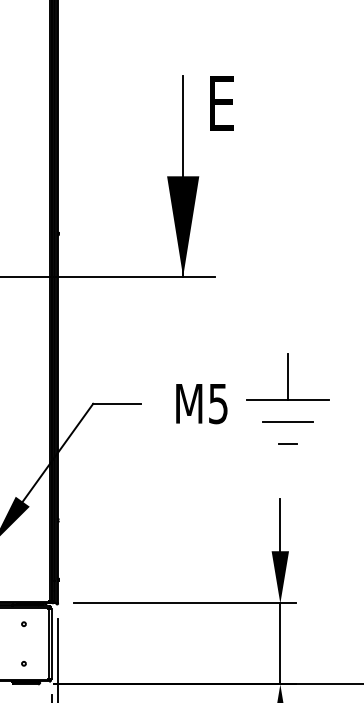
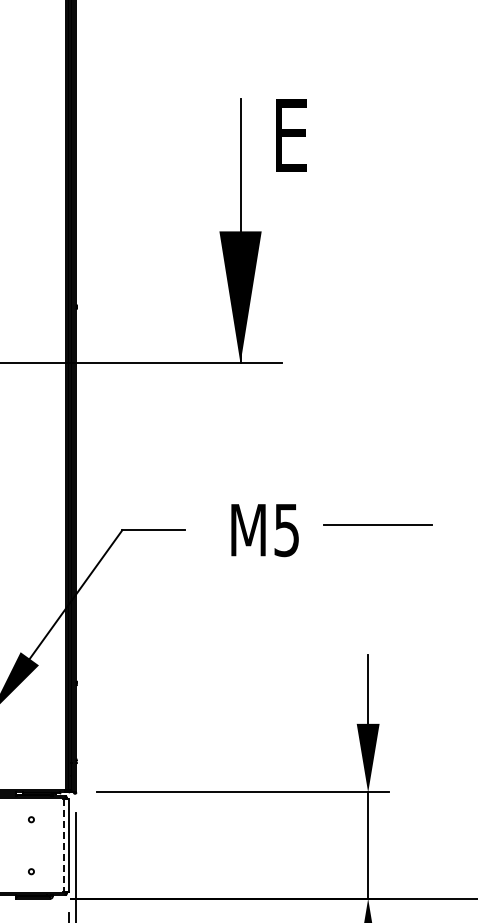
line: (287, 376) -> (377, 494), removed
line: (287, 422) -> (377, 554), removed
line: (287, 443) -> (377, 582), removed
line: (48, 644) -> (63, 846), solid -> dashed

